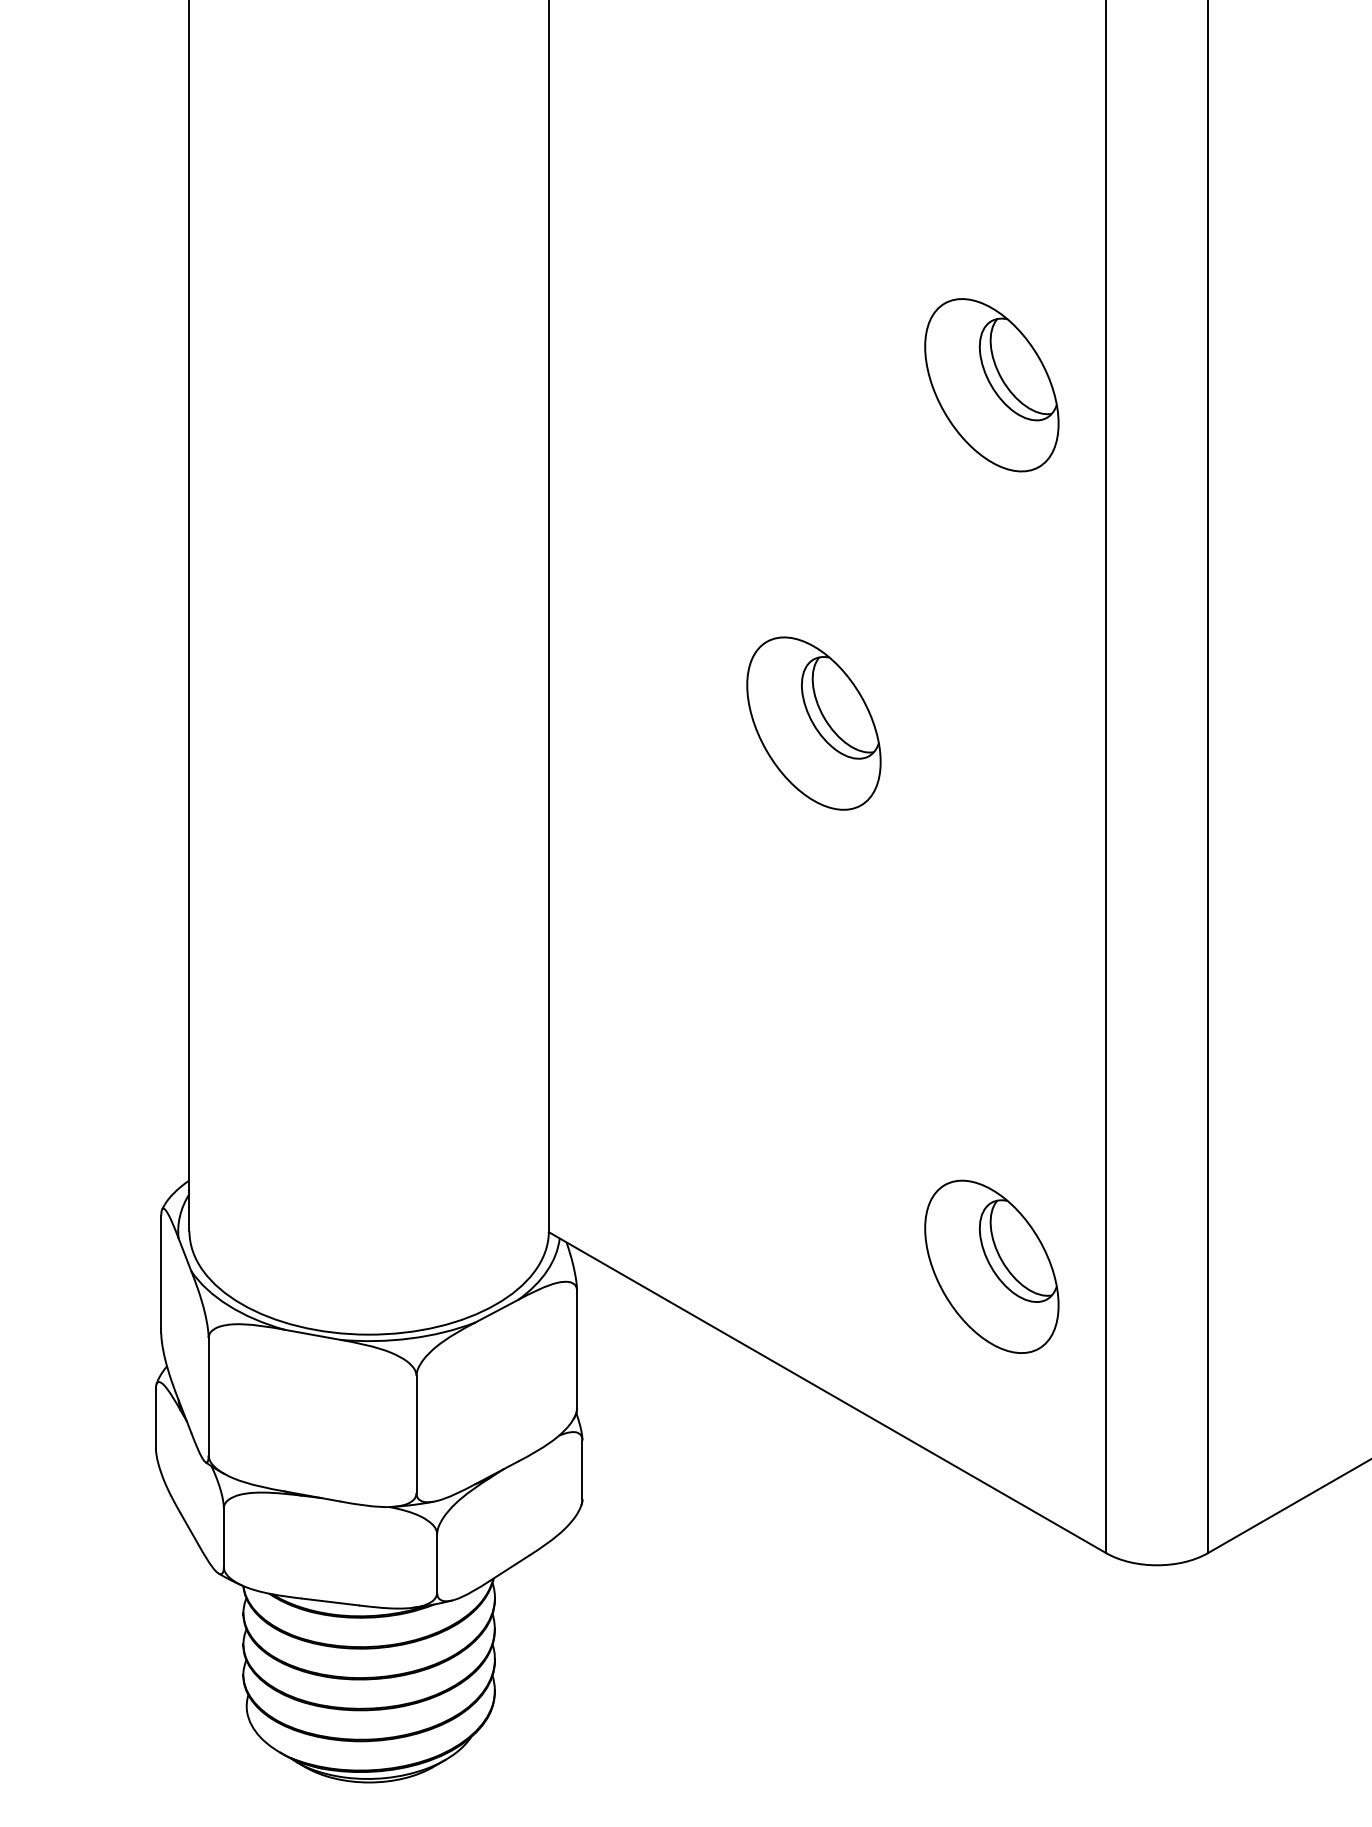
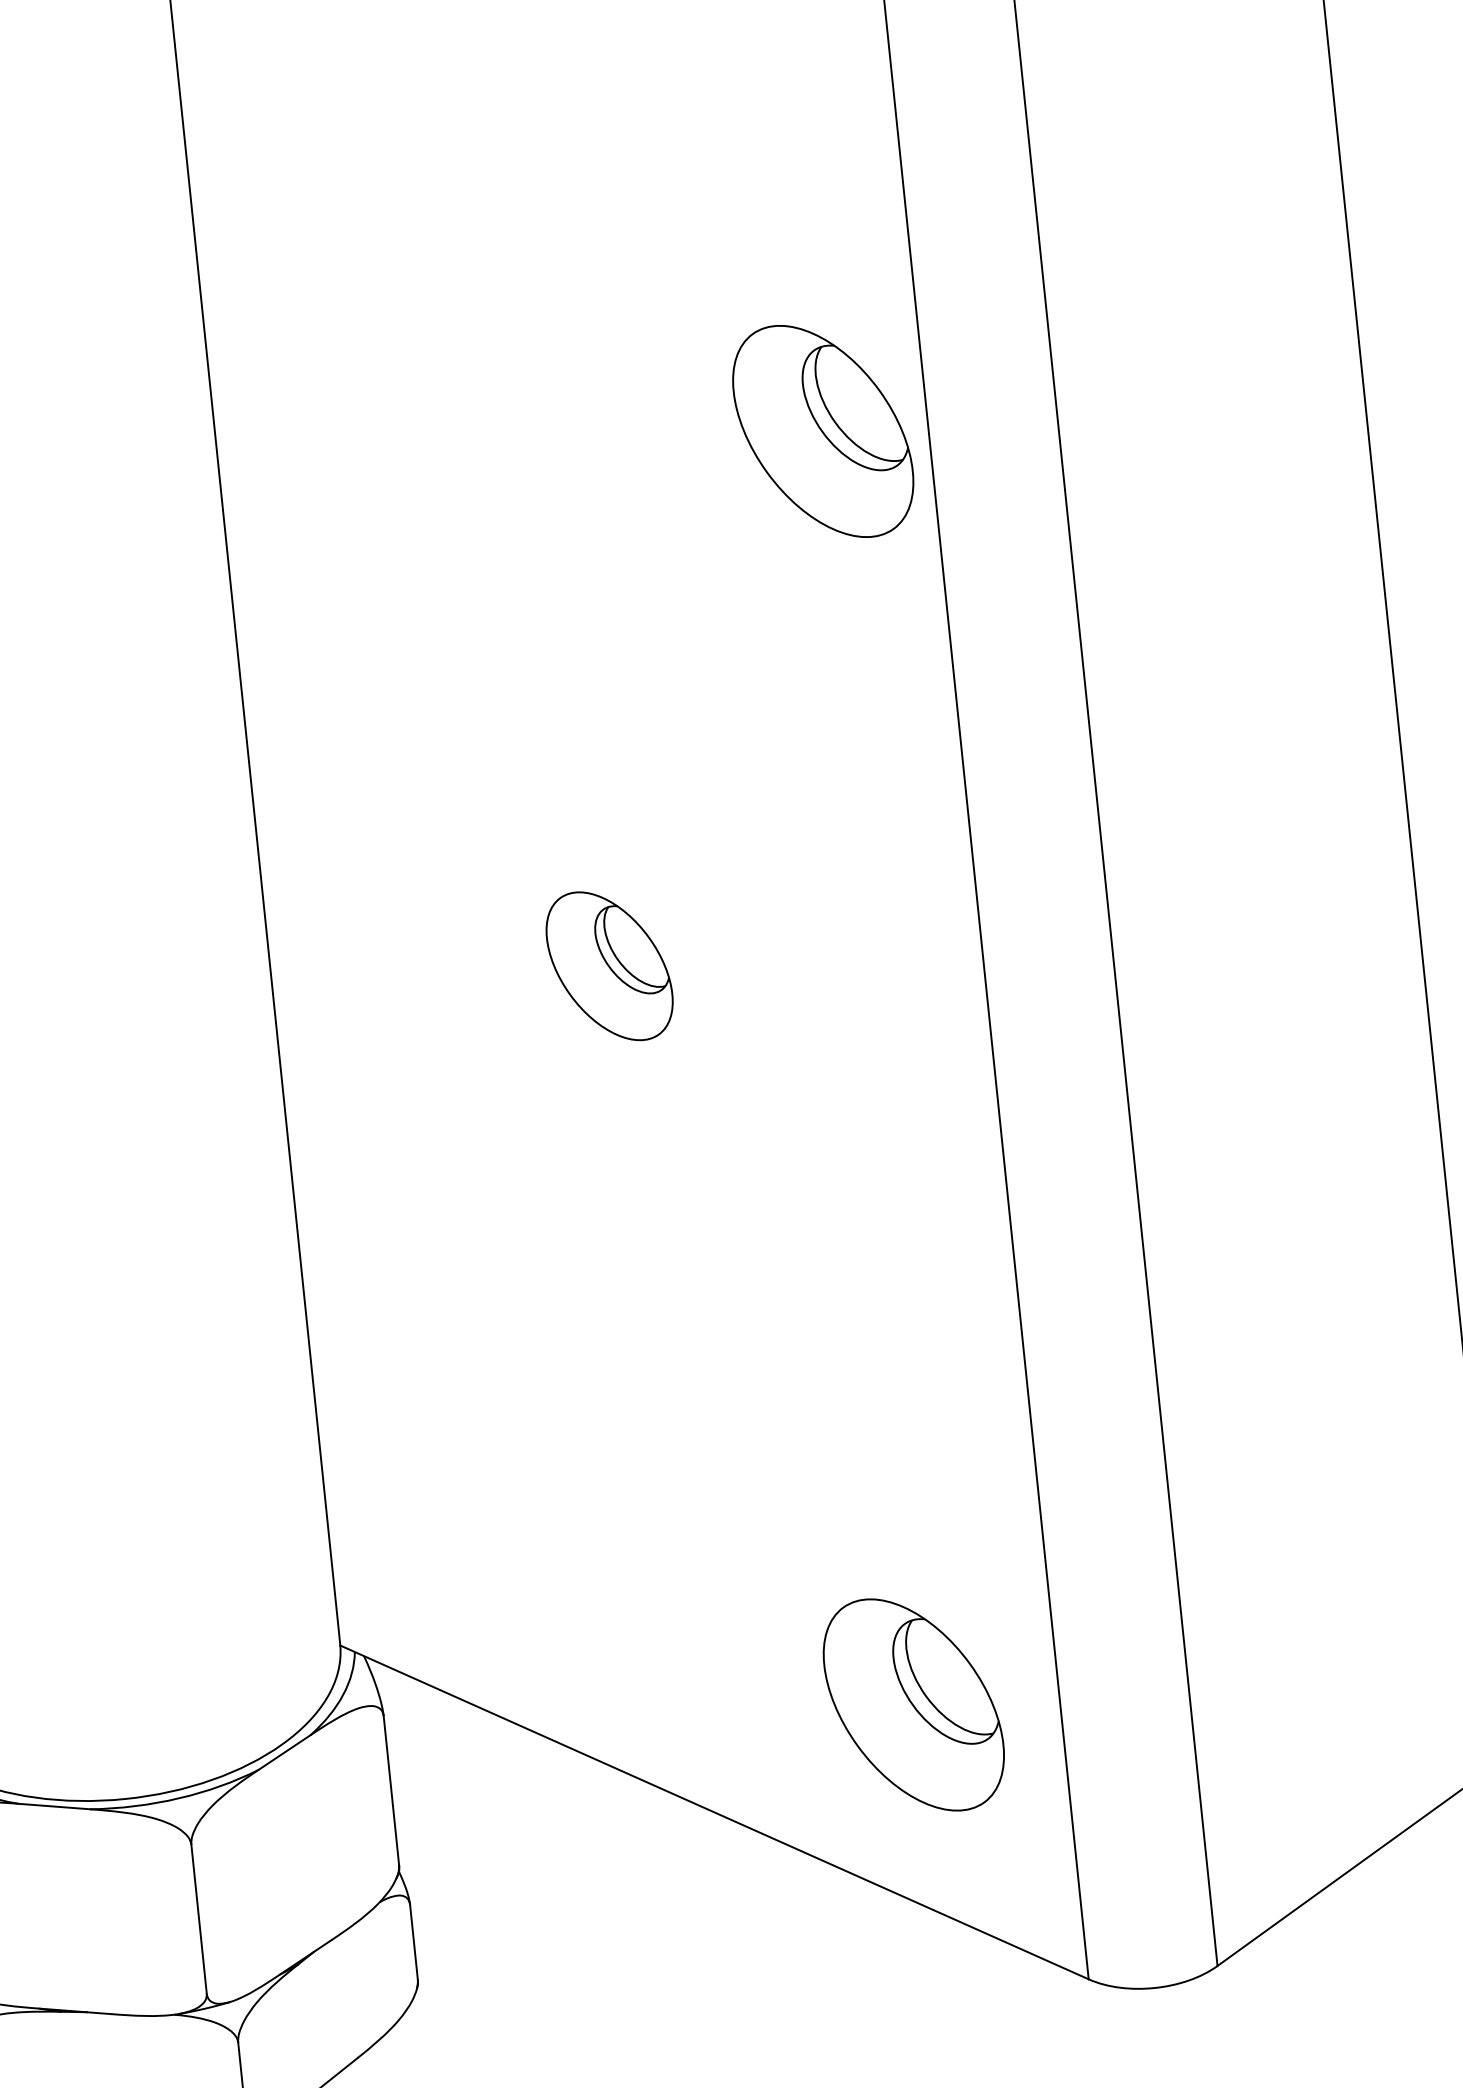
part: (991, 385) -> (822, 431), moved
part: (813, 723) -> (609, 966), size x0.7
part: (991, 1266) -> (913, 1704), moved

